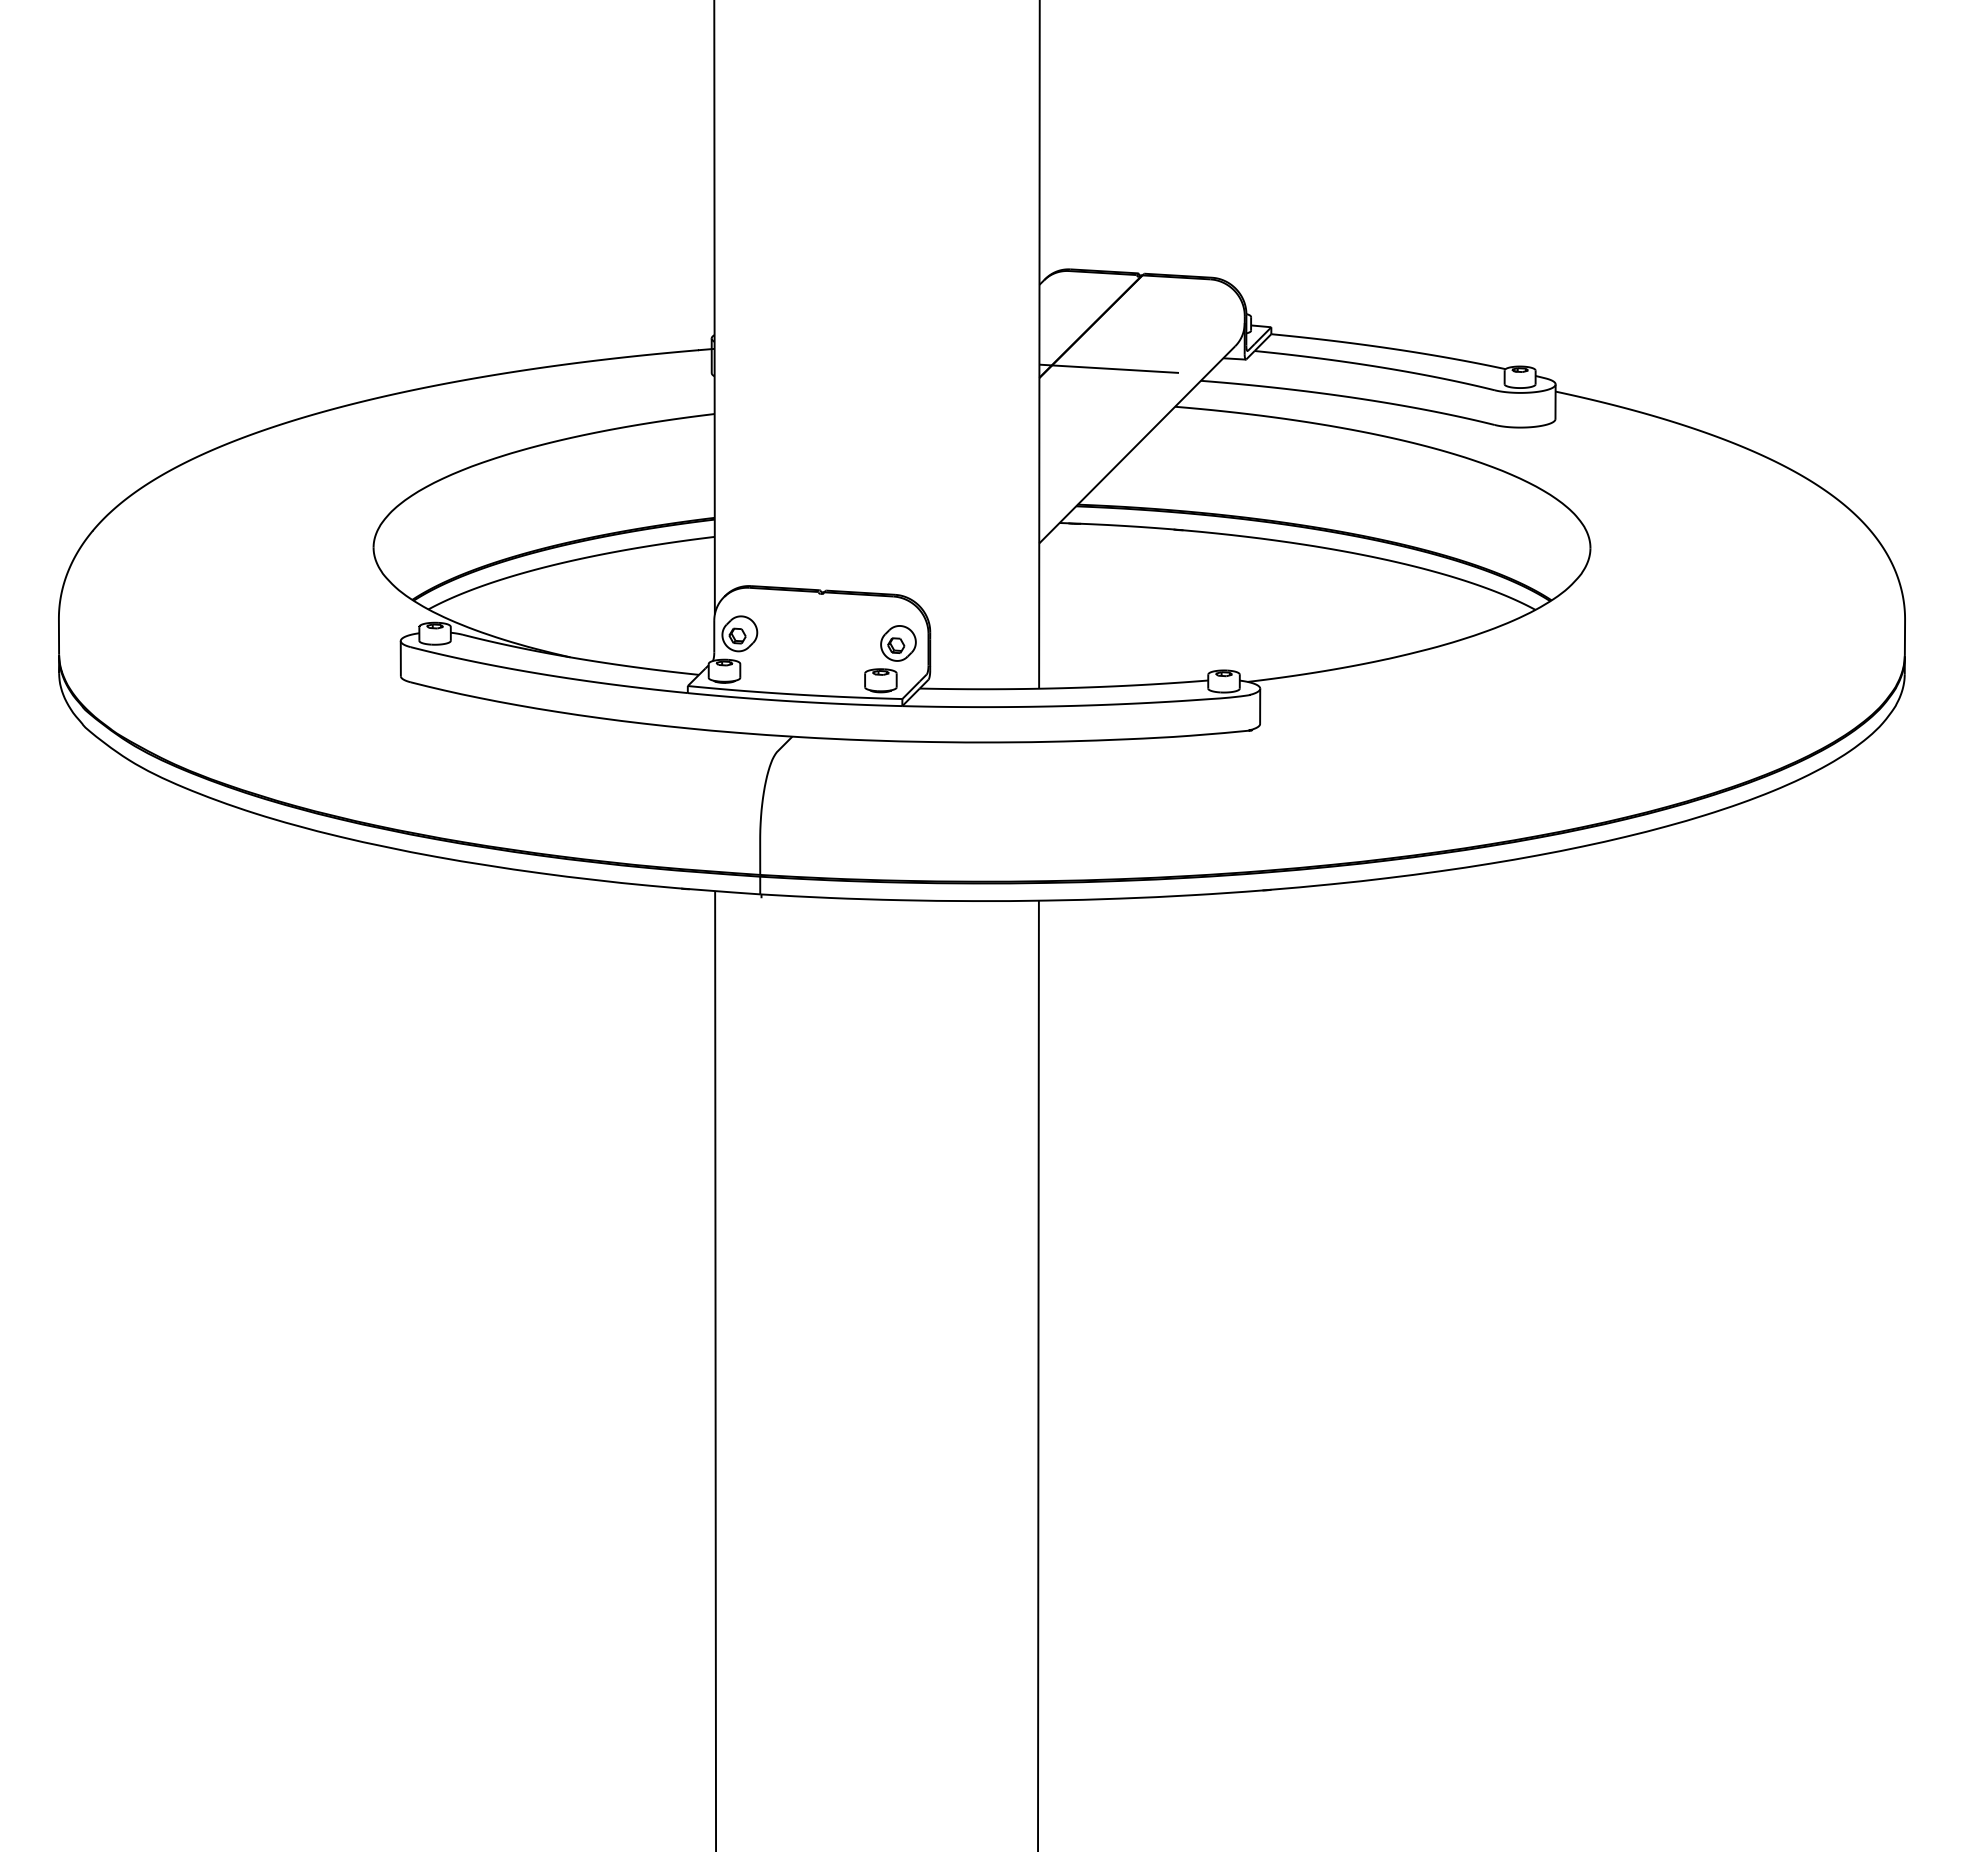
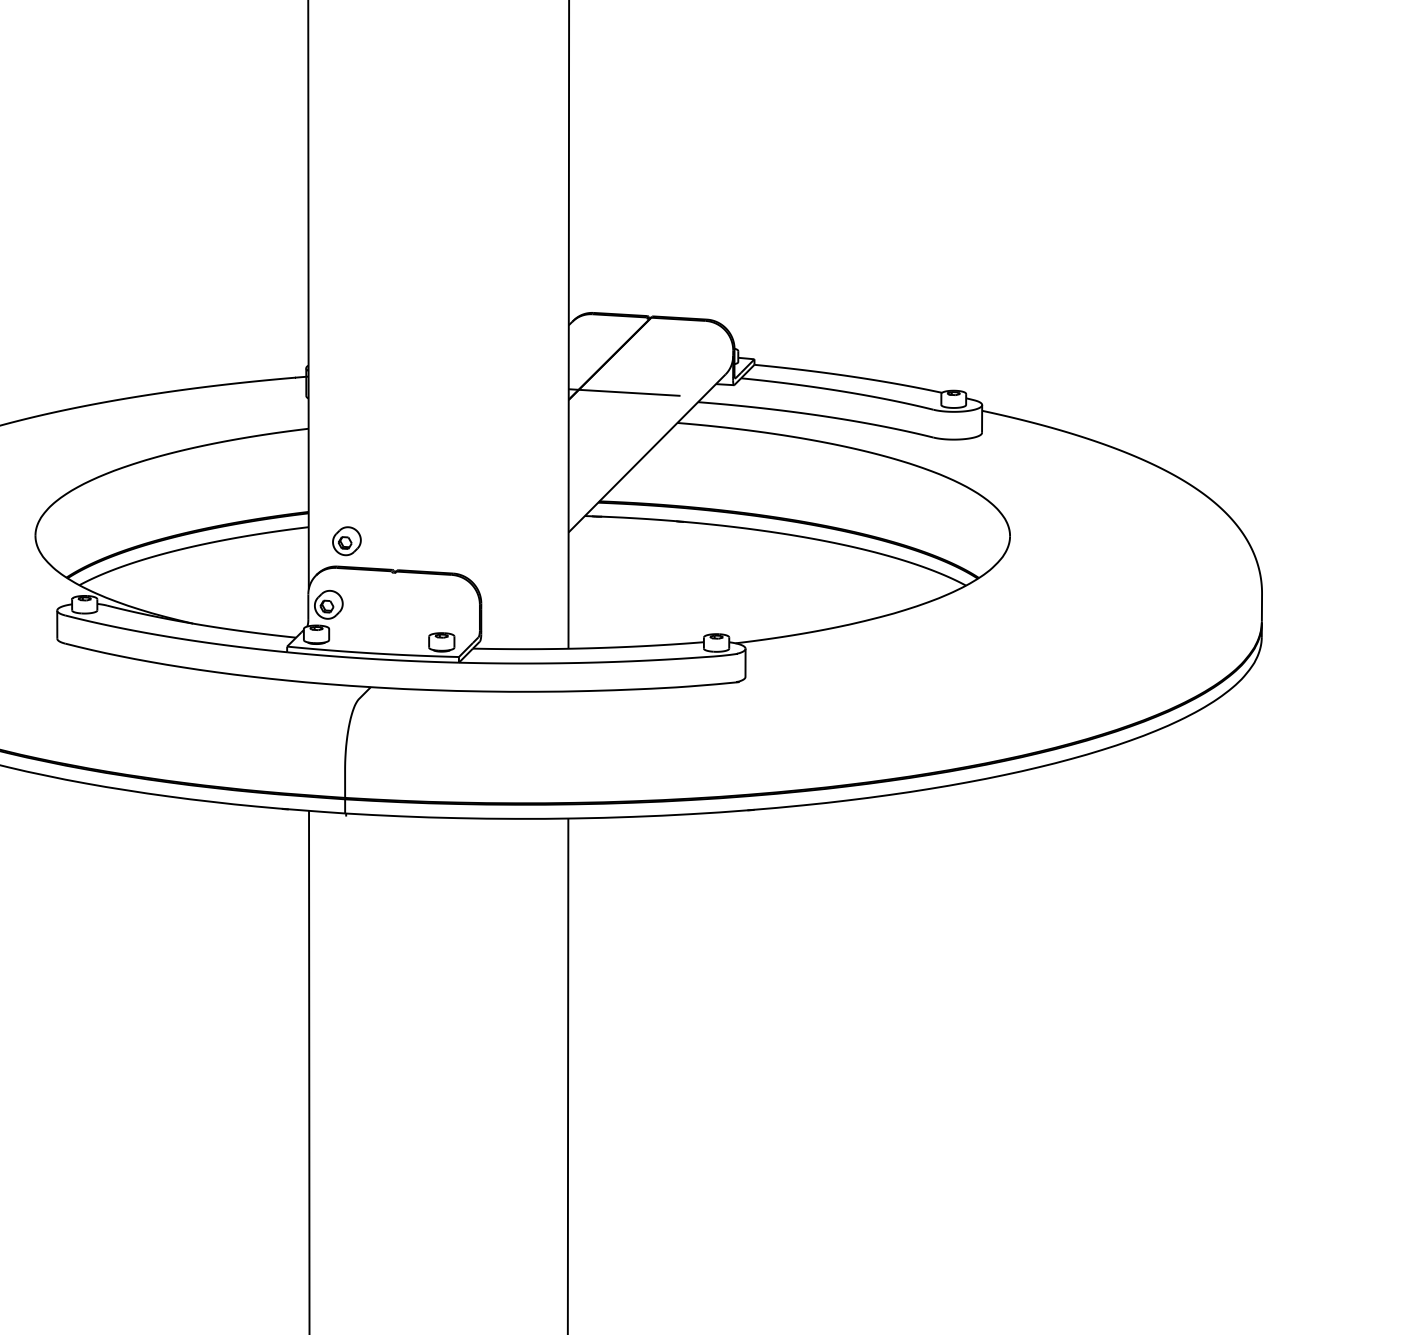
part: (898, 643) -> (346, 541), moved

